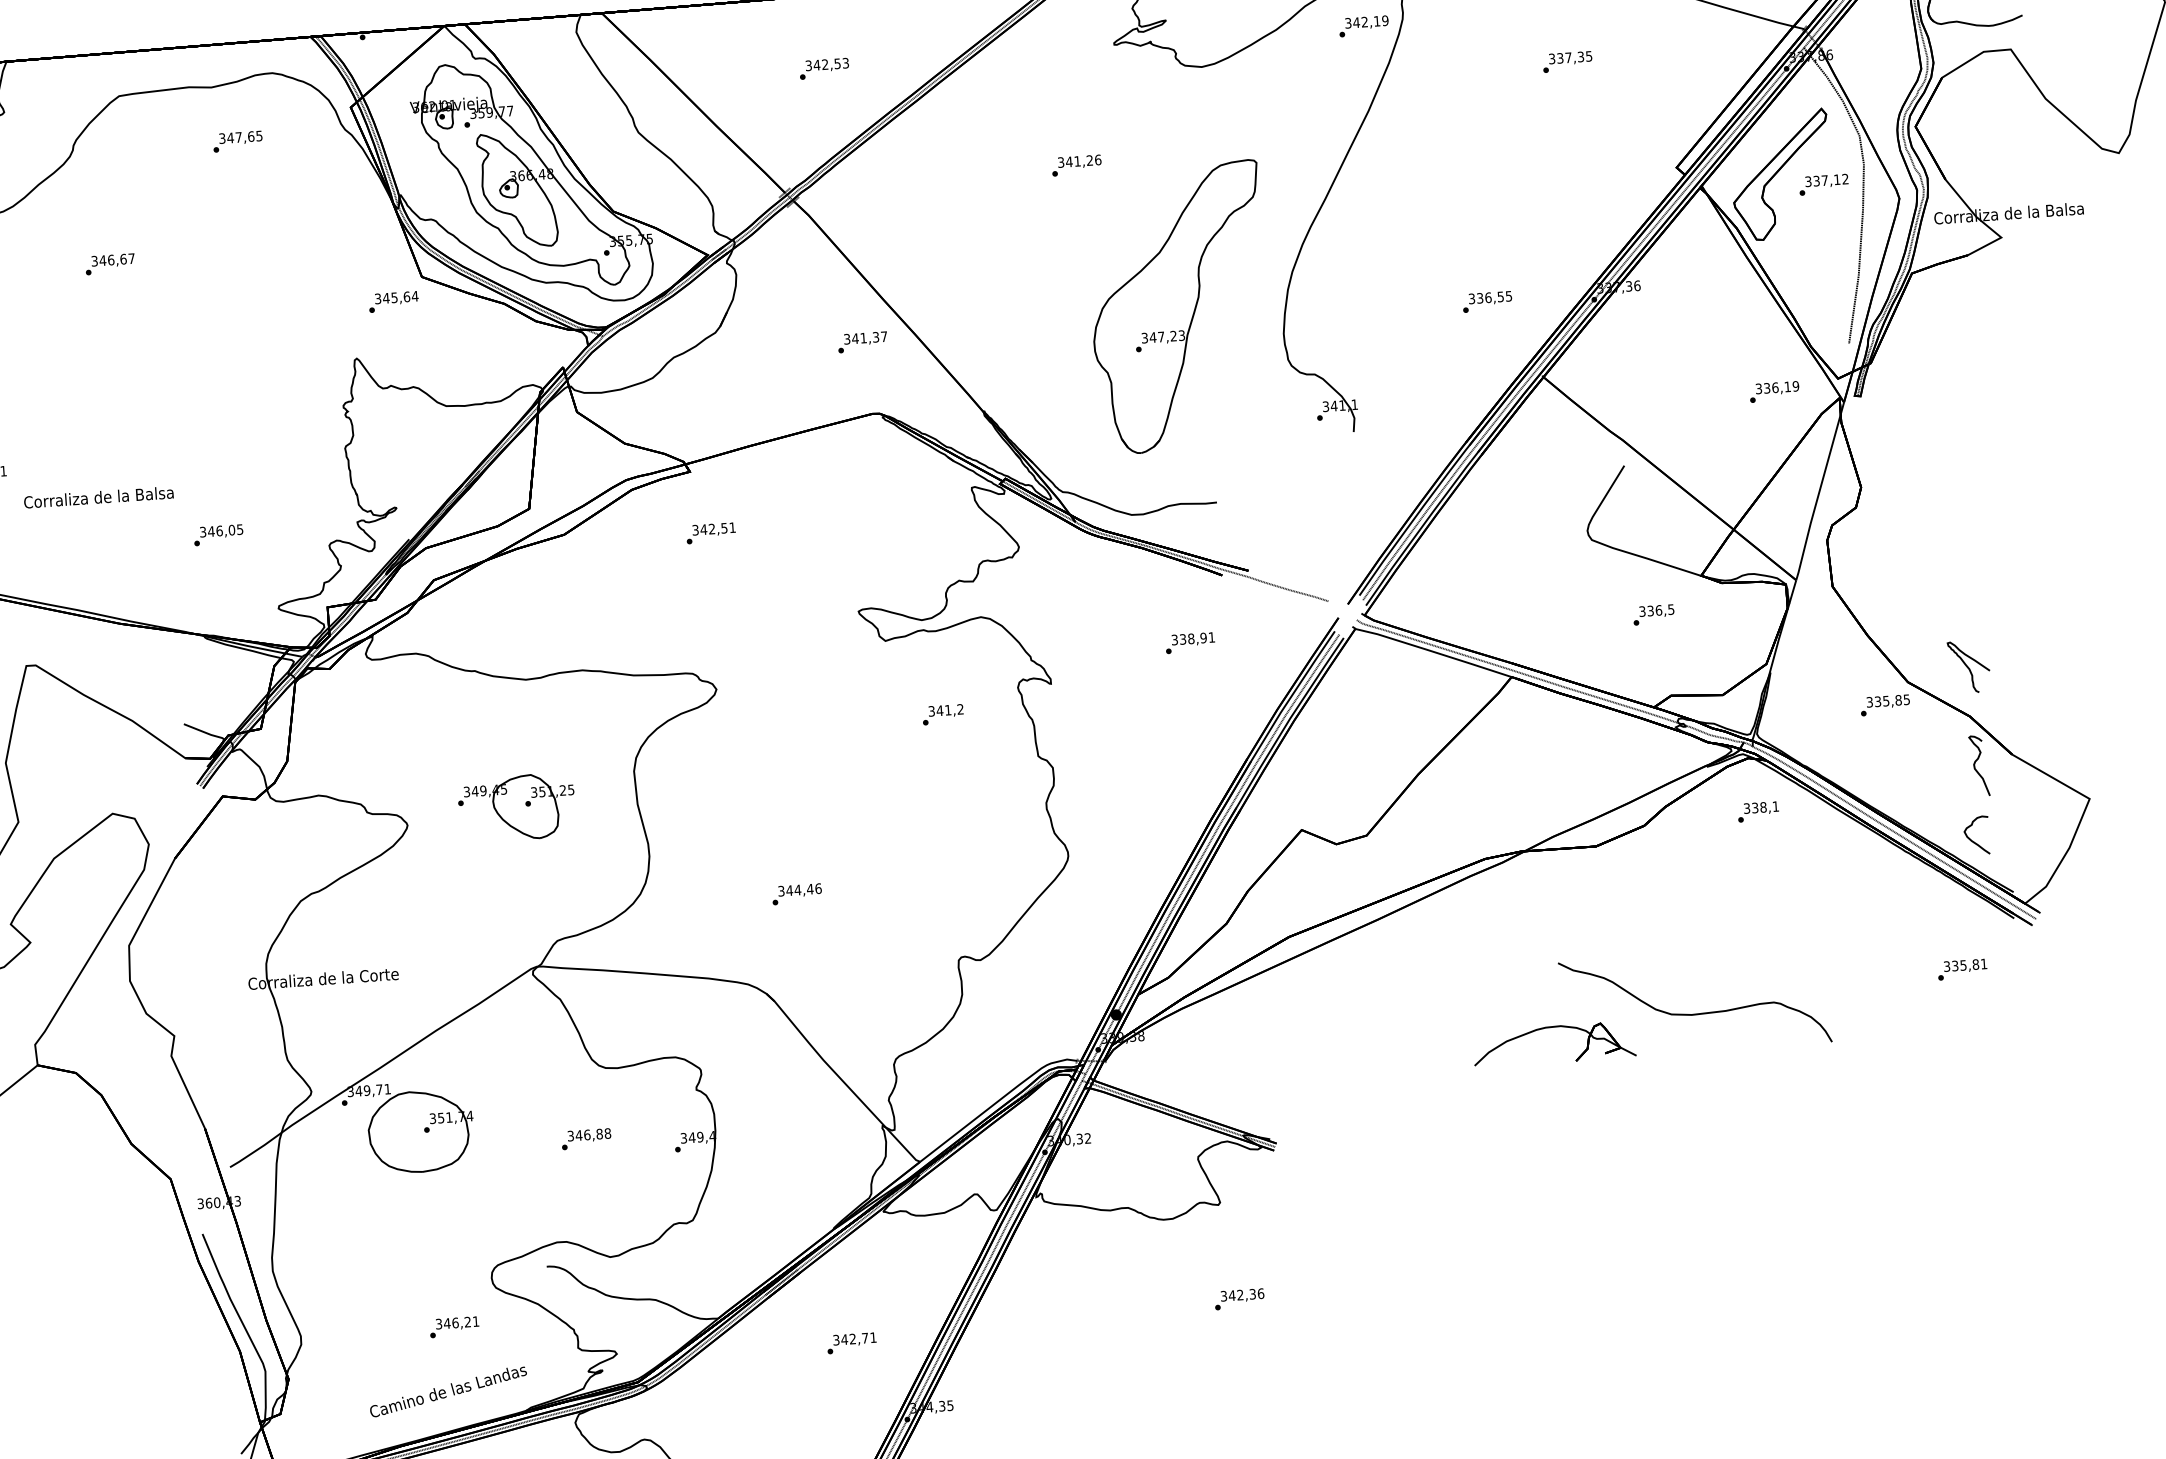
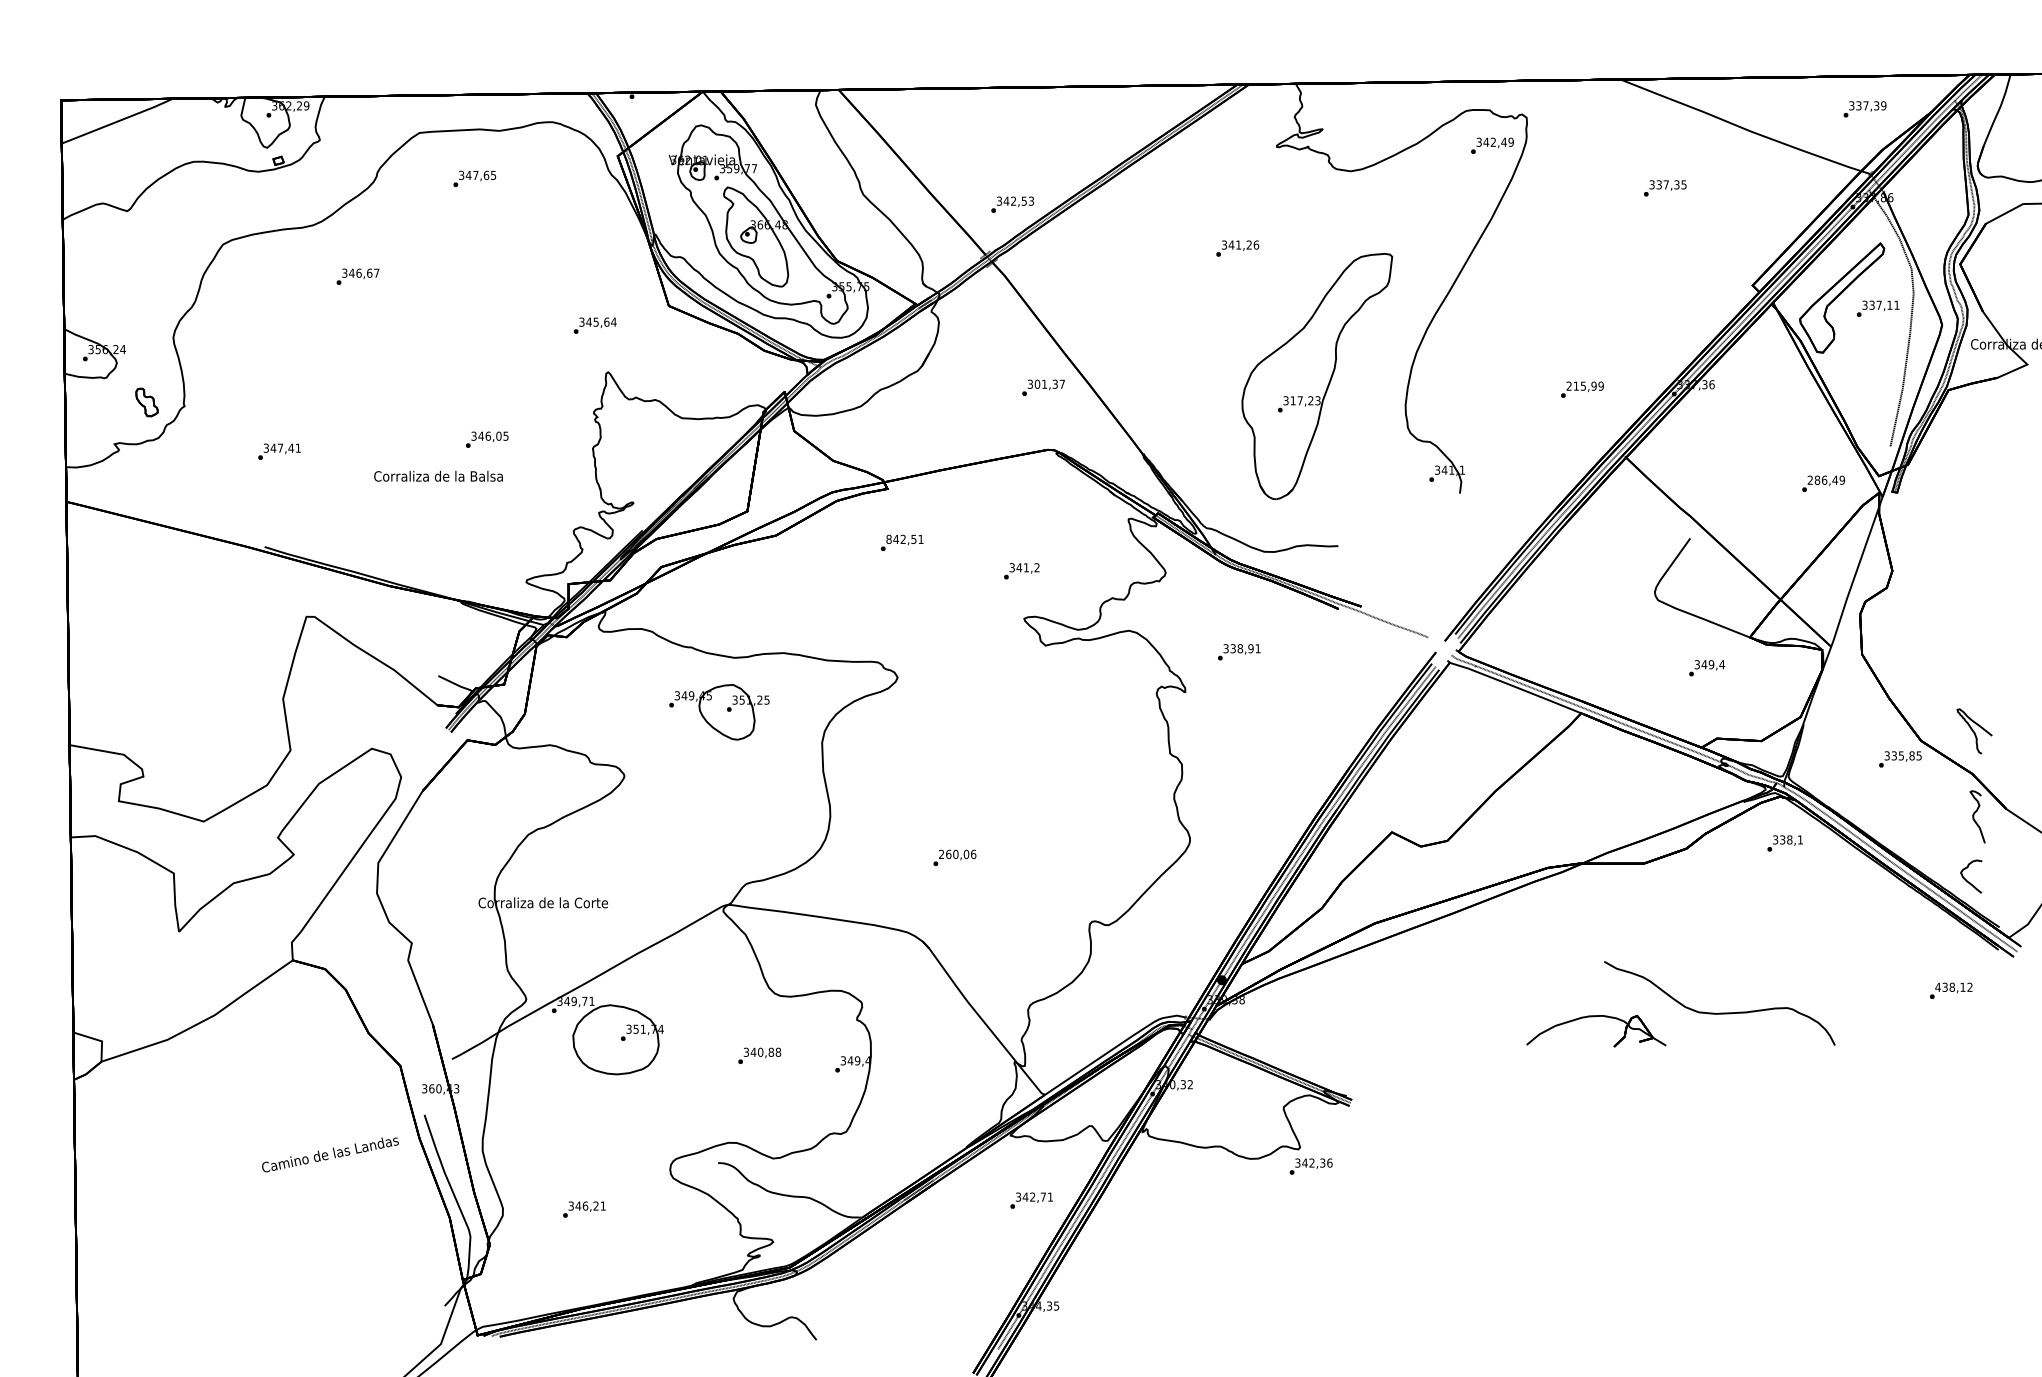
text: (1376, 20) -> (1503, 141), 342,19 -> 342,49
text: (824, 68) -> (1012, 204), moved
text: (237, 141) -> (474, 178), moved
text: (1844, 178) -> (1896, 304), 337,12 -> 337,11
text: (109, 263) -> (357, 276), moved
text: (1489, 296) -> (1584, 385), 336,55 -> 215,99
text: (392, 301) -> (594, 325), moved
text: (855, 337) -> (1037, 383), 341,37 -> 301,37
text: (1153, 337) -> (1293, 400), 347,23 -> 317,23
text: (1772, 387) -> (1822, 479), 336,19 -> 286,49
text: (98, 496) -> (438, 475), moved
text: (694, 530) -> (888, 539), 342,51 -> 842,51
text: (218, 534) -> (487, 439), moved
text: (1661, 610) -> (1713, 664), 336,5 -> 349,4
text: (1190, 643) -> (1239, 652), moved
text: (942, 714) -> (1021, 571), moved
part: (517, 808) -> (719, 712), moved
text: (796, 890) -> (954, 854), 344,46 -> 260,06
text: (1964, 964) -> (1953, 986), 335,81 -> 438,12
text: (587, 1134) -> (760, 1051), 346,88 -> 340,88
text: (1238, 1299) -> (1310, 1166), moved
text: (454, 1327) -> (584, 1209), moved
text: (851, 1343) -> (1031, 1200), moved
text: (448, 1391) -> (330, 1154), moved

